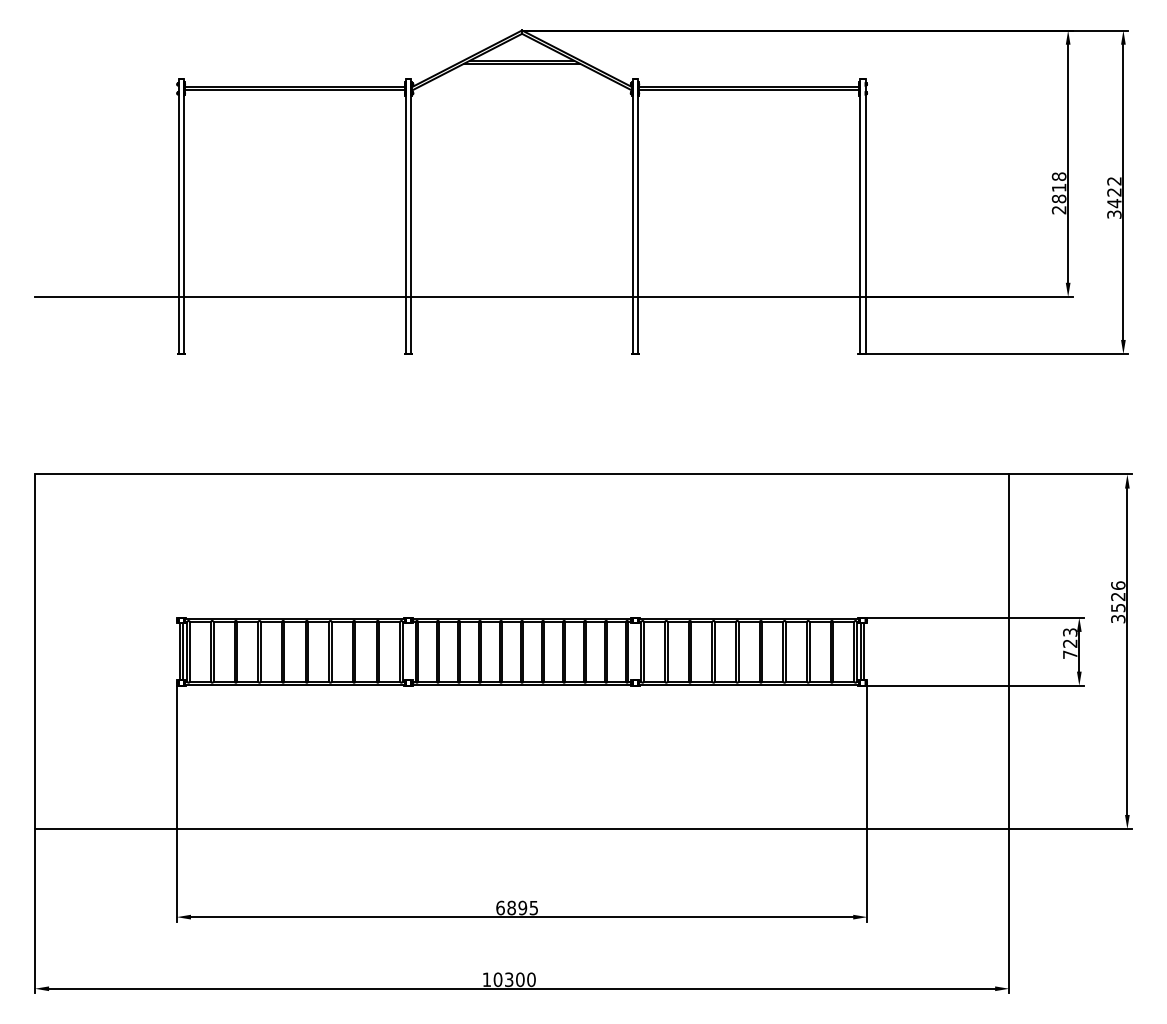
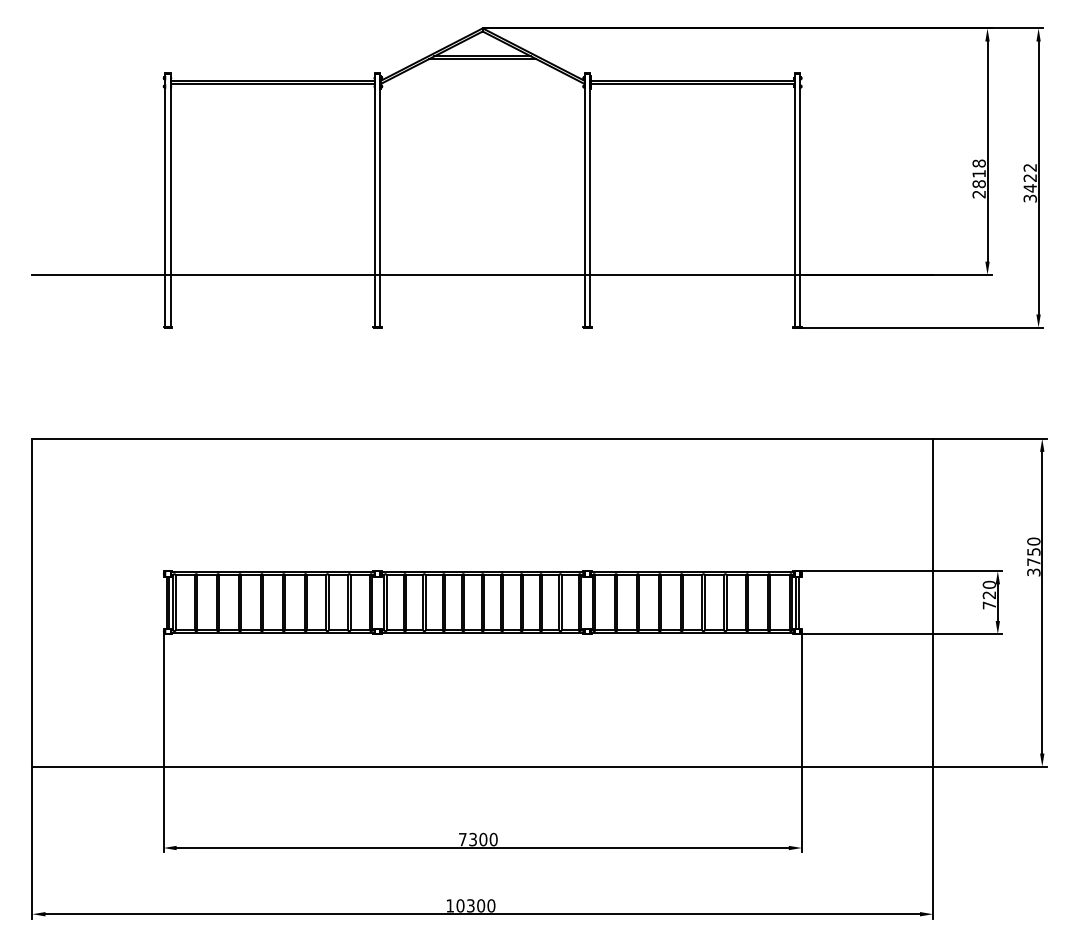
text: (1117, 596) -> (1033, 551), 3526 -> 3750
text: (1070, 632) -> (989, 584), 723 -> 720
text: (516, 907) -> (477, 839), 6895 -> 7300

